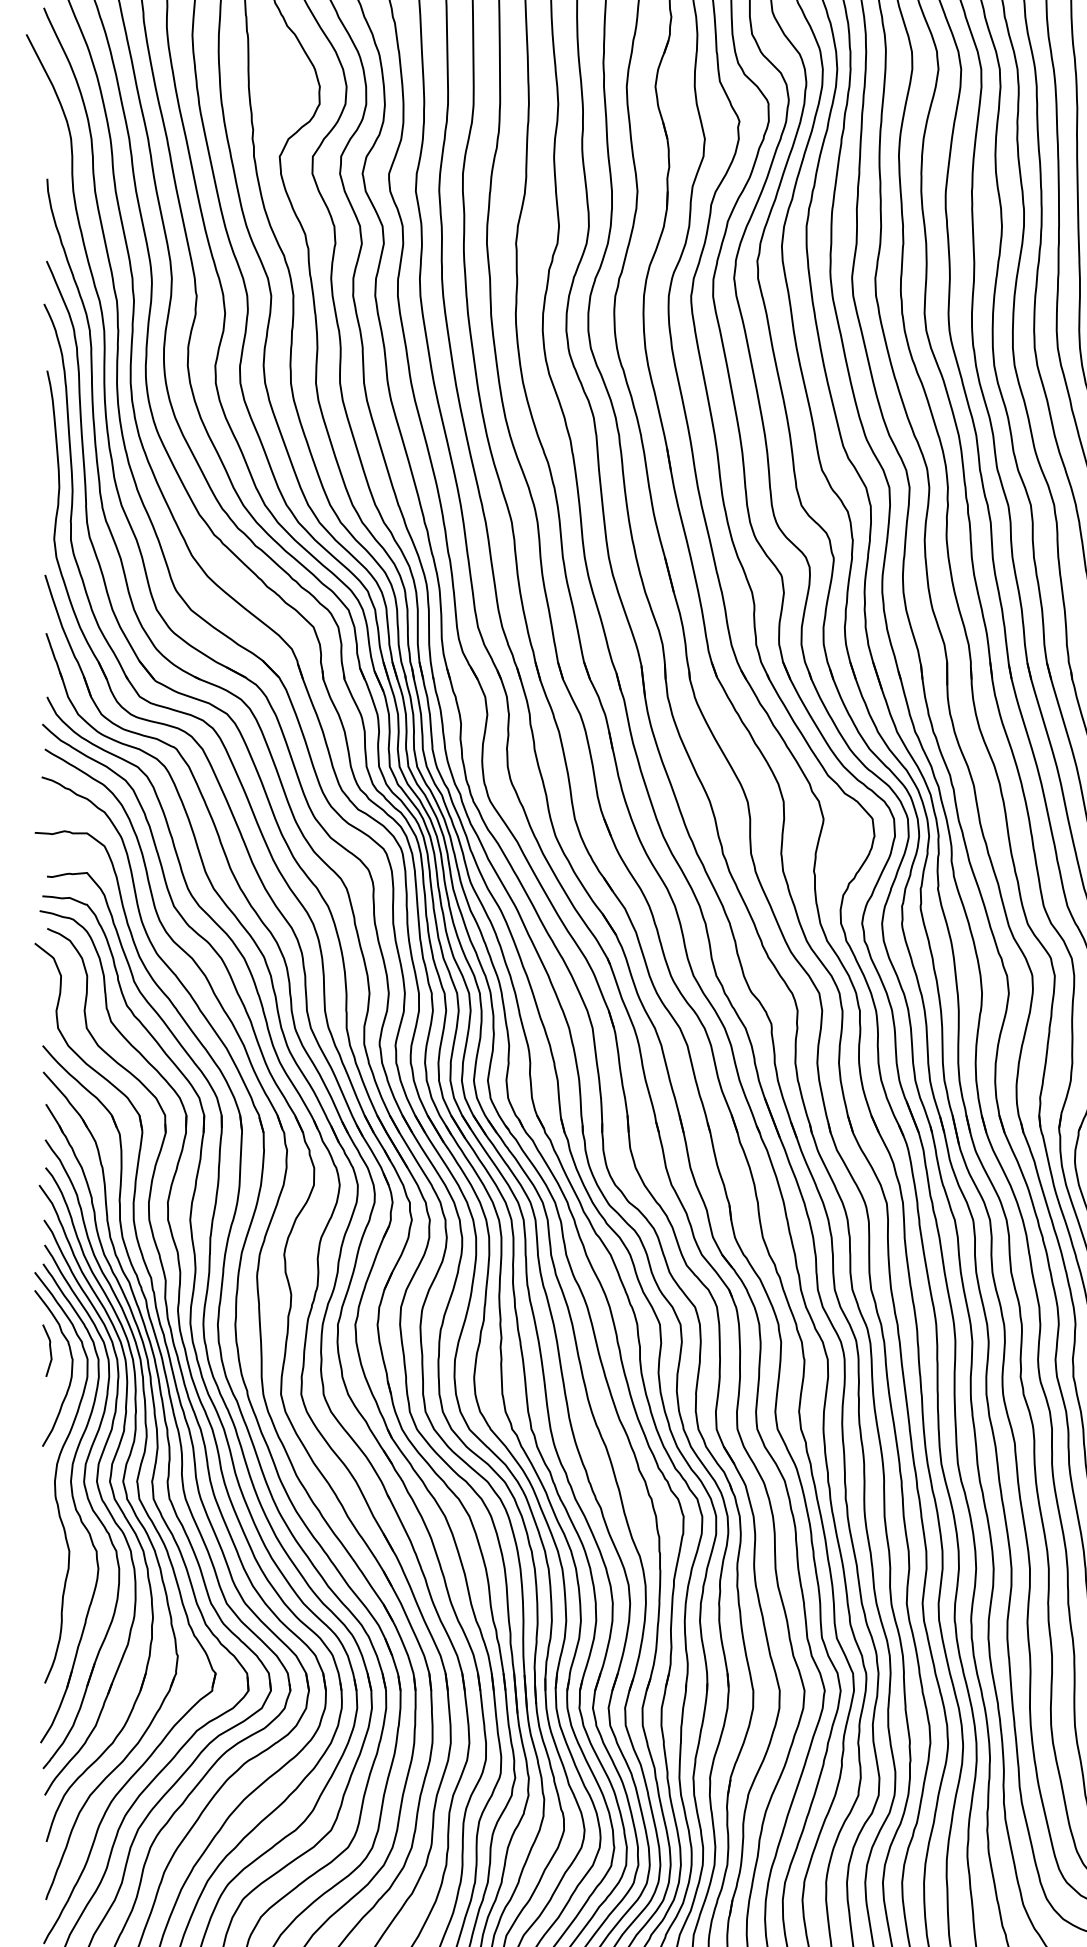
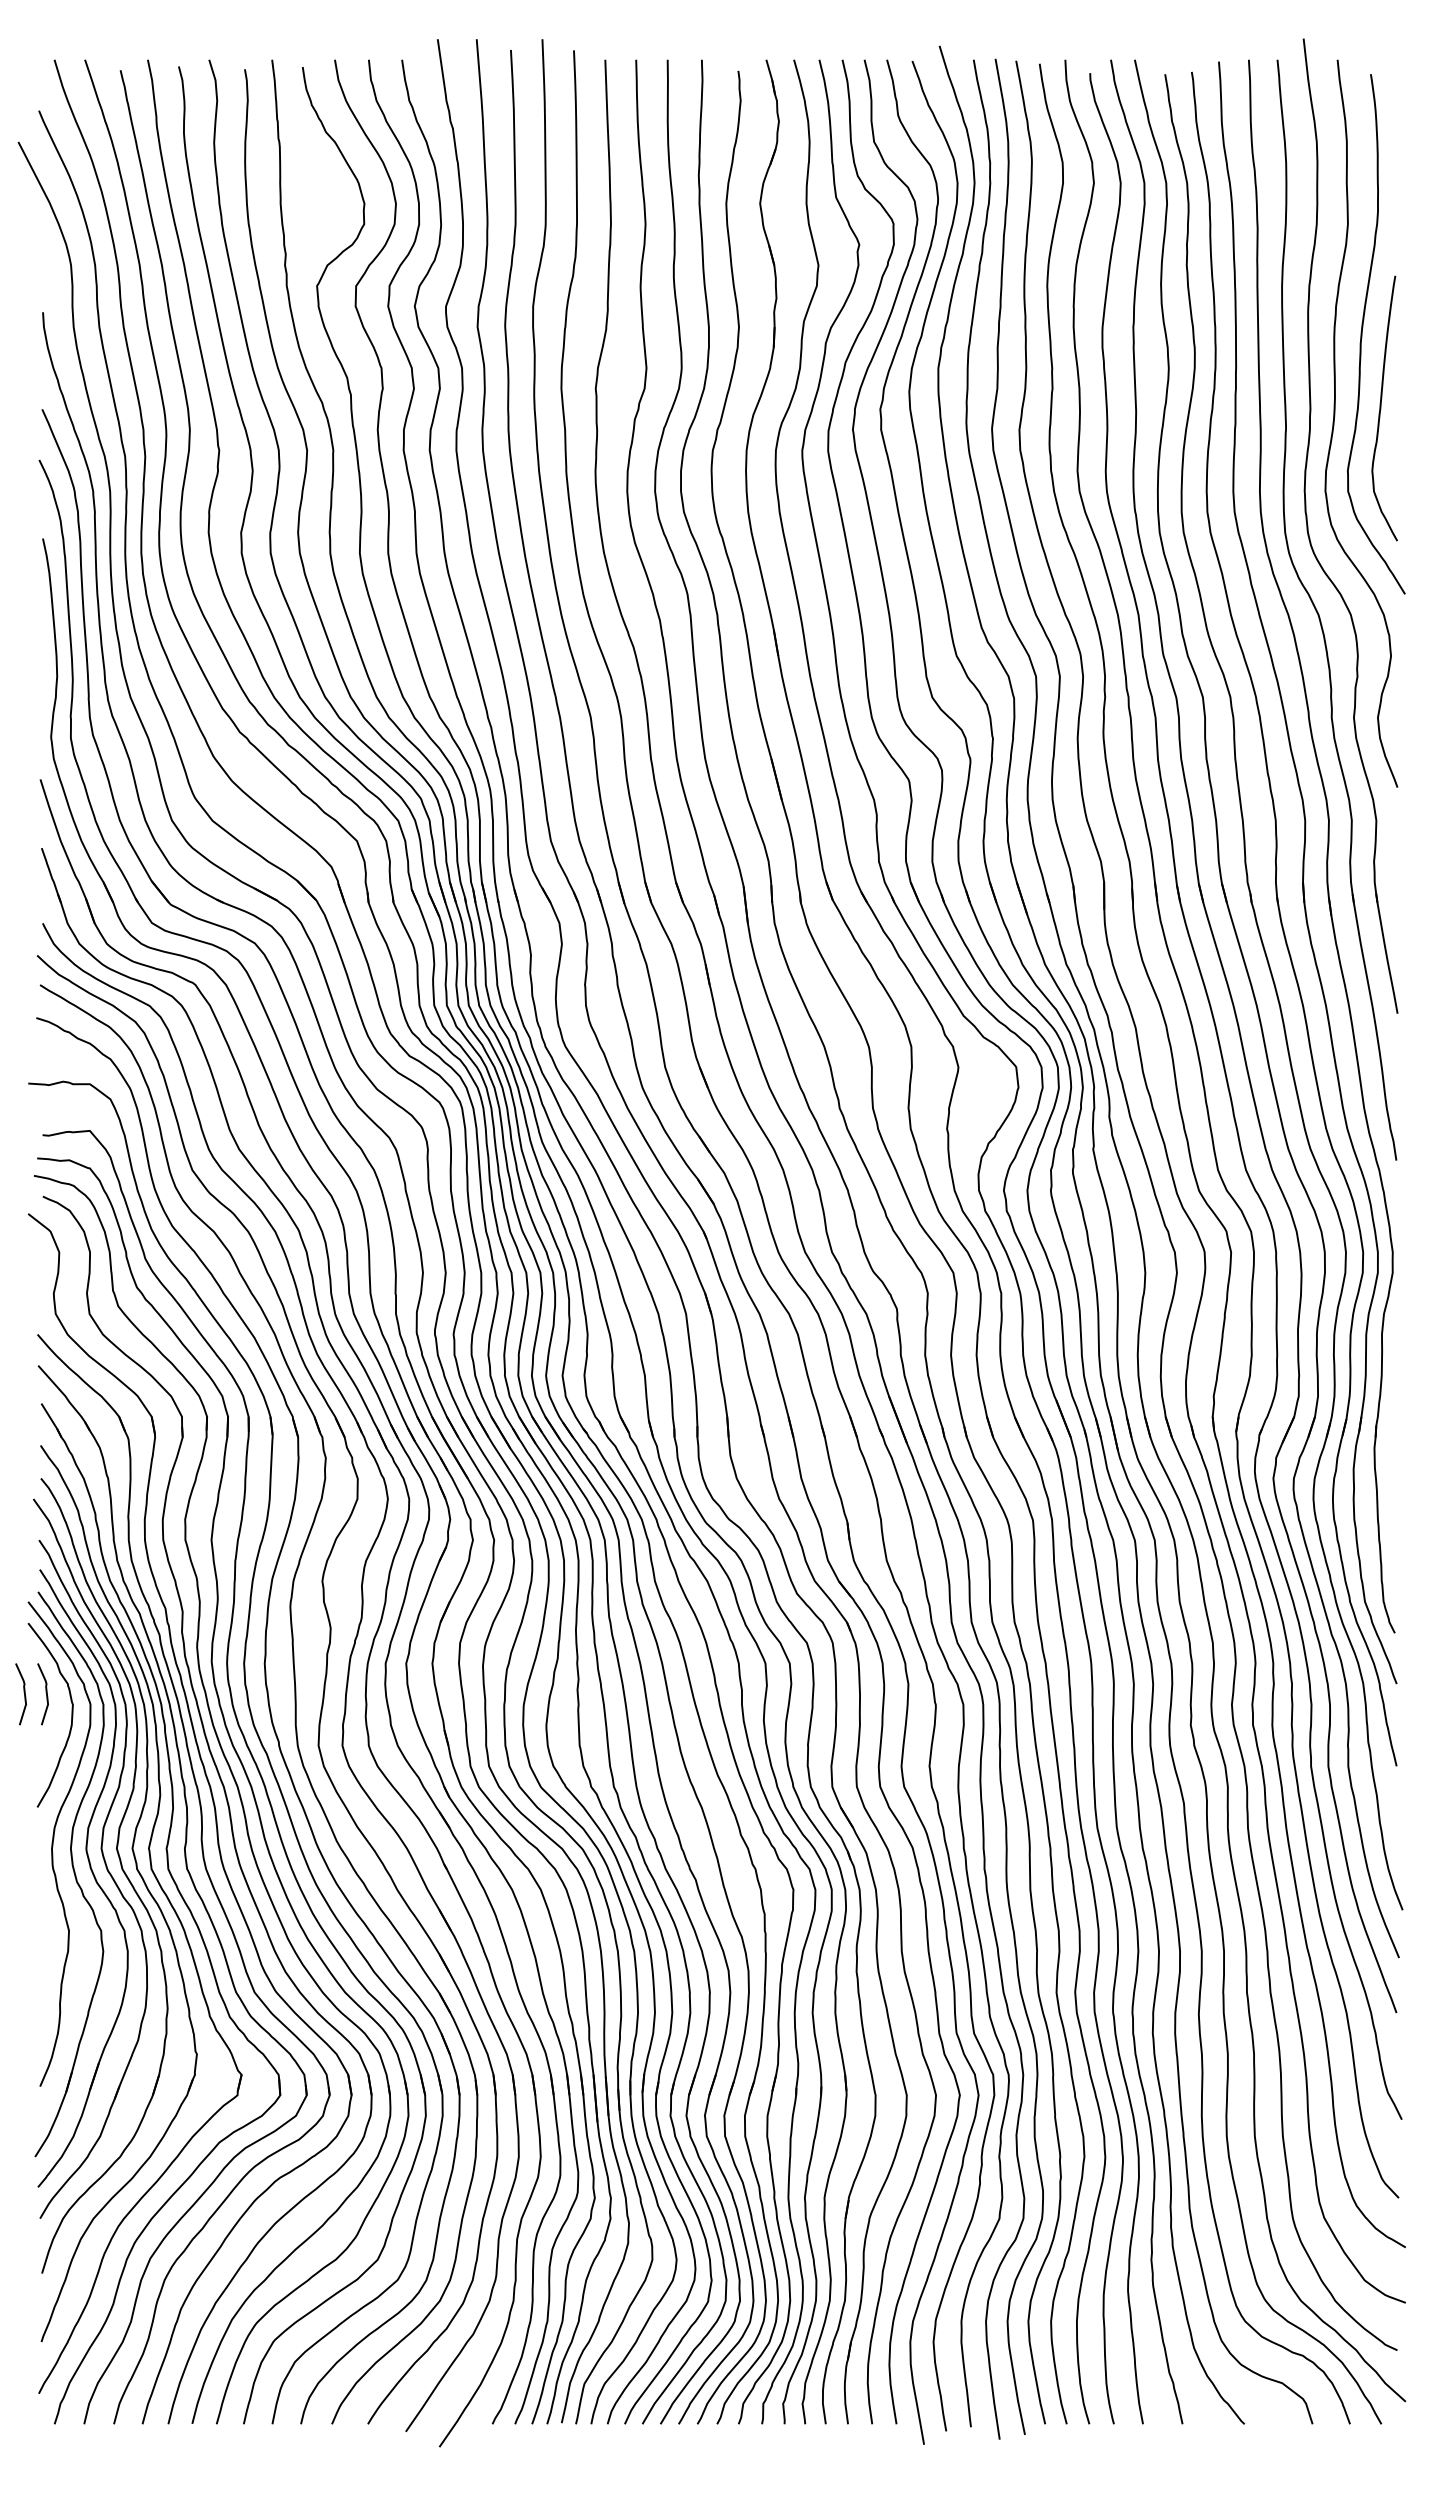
curve: (30, 1349) -> (23, 1692), added

